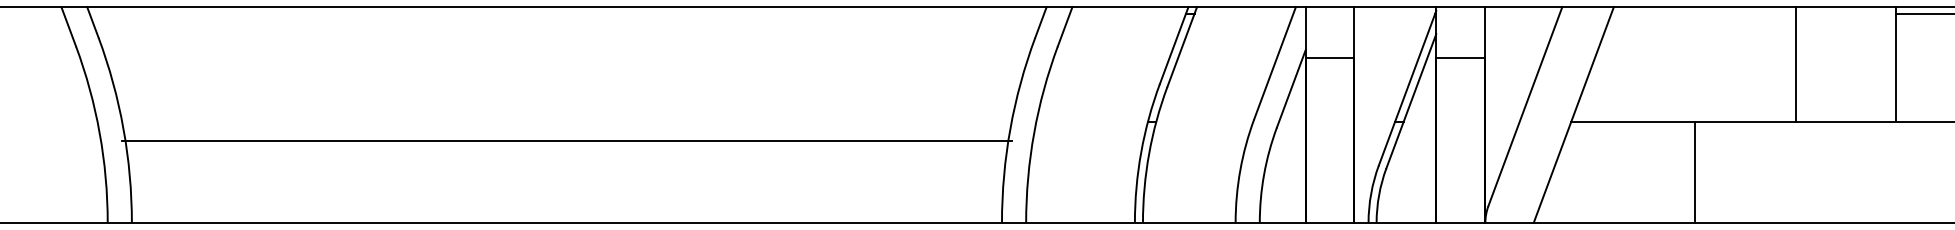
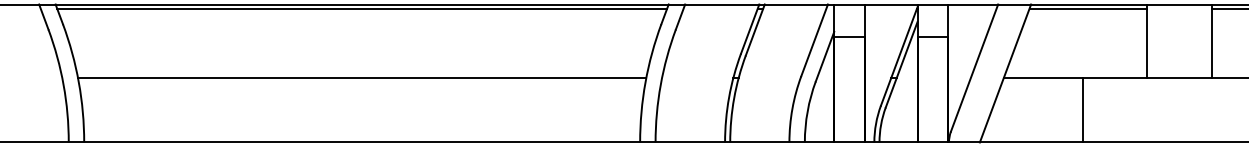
line: (567, 13) -> (362, 8), added
line: (1703, 13) -> (1088, 8), added
line: (567, 141) -> (362, 78), moved

